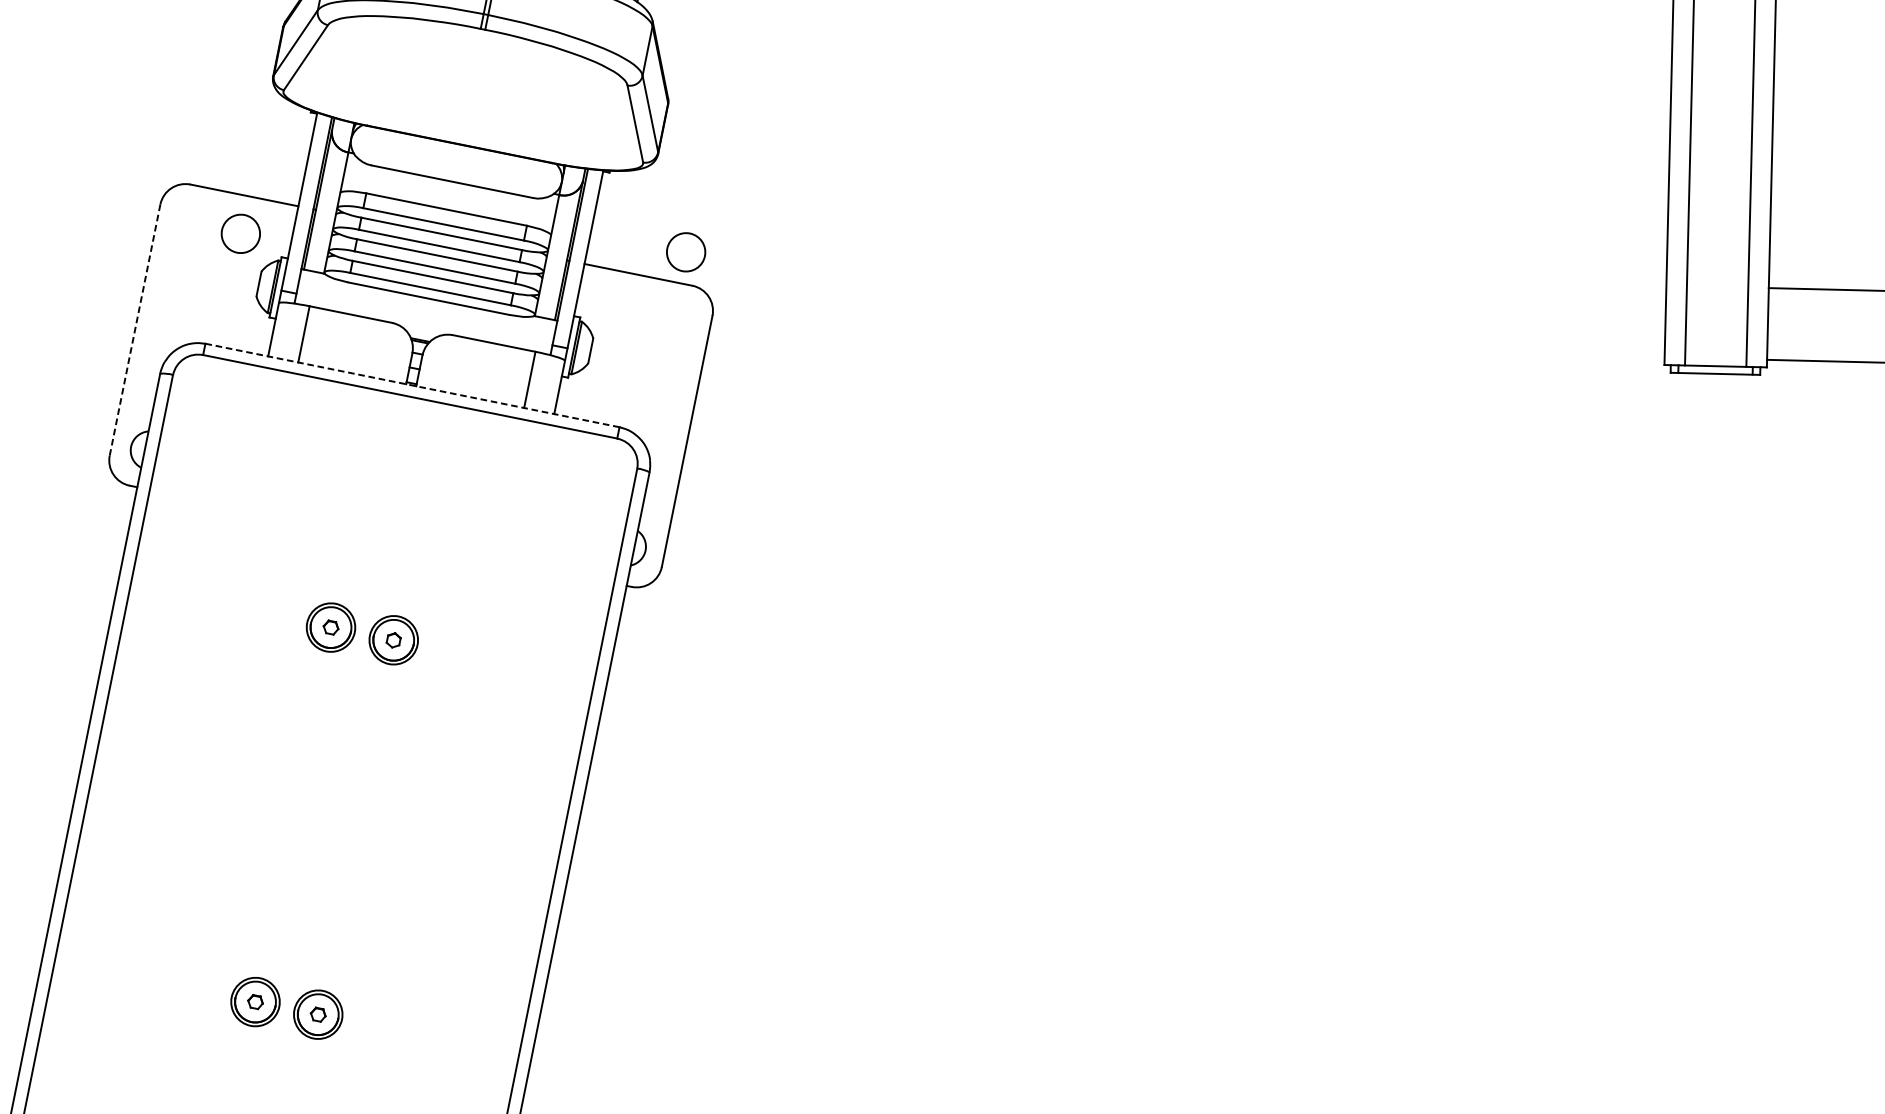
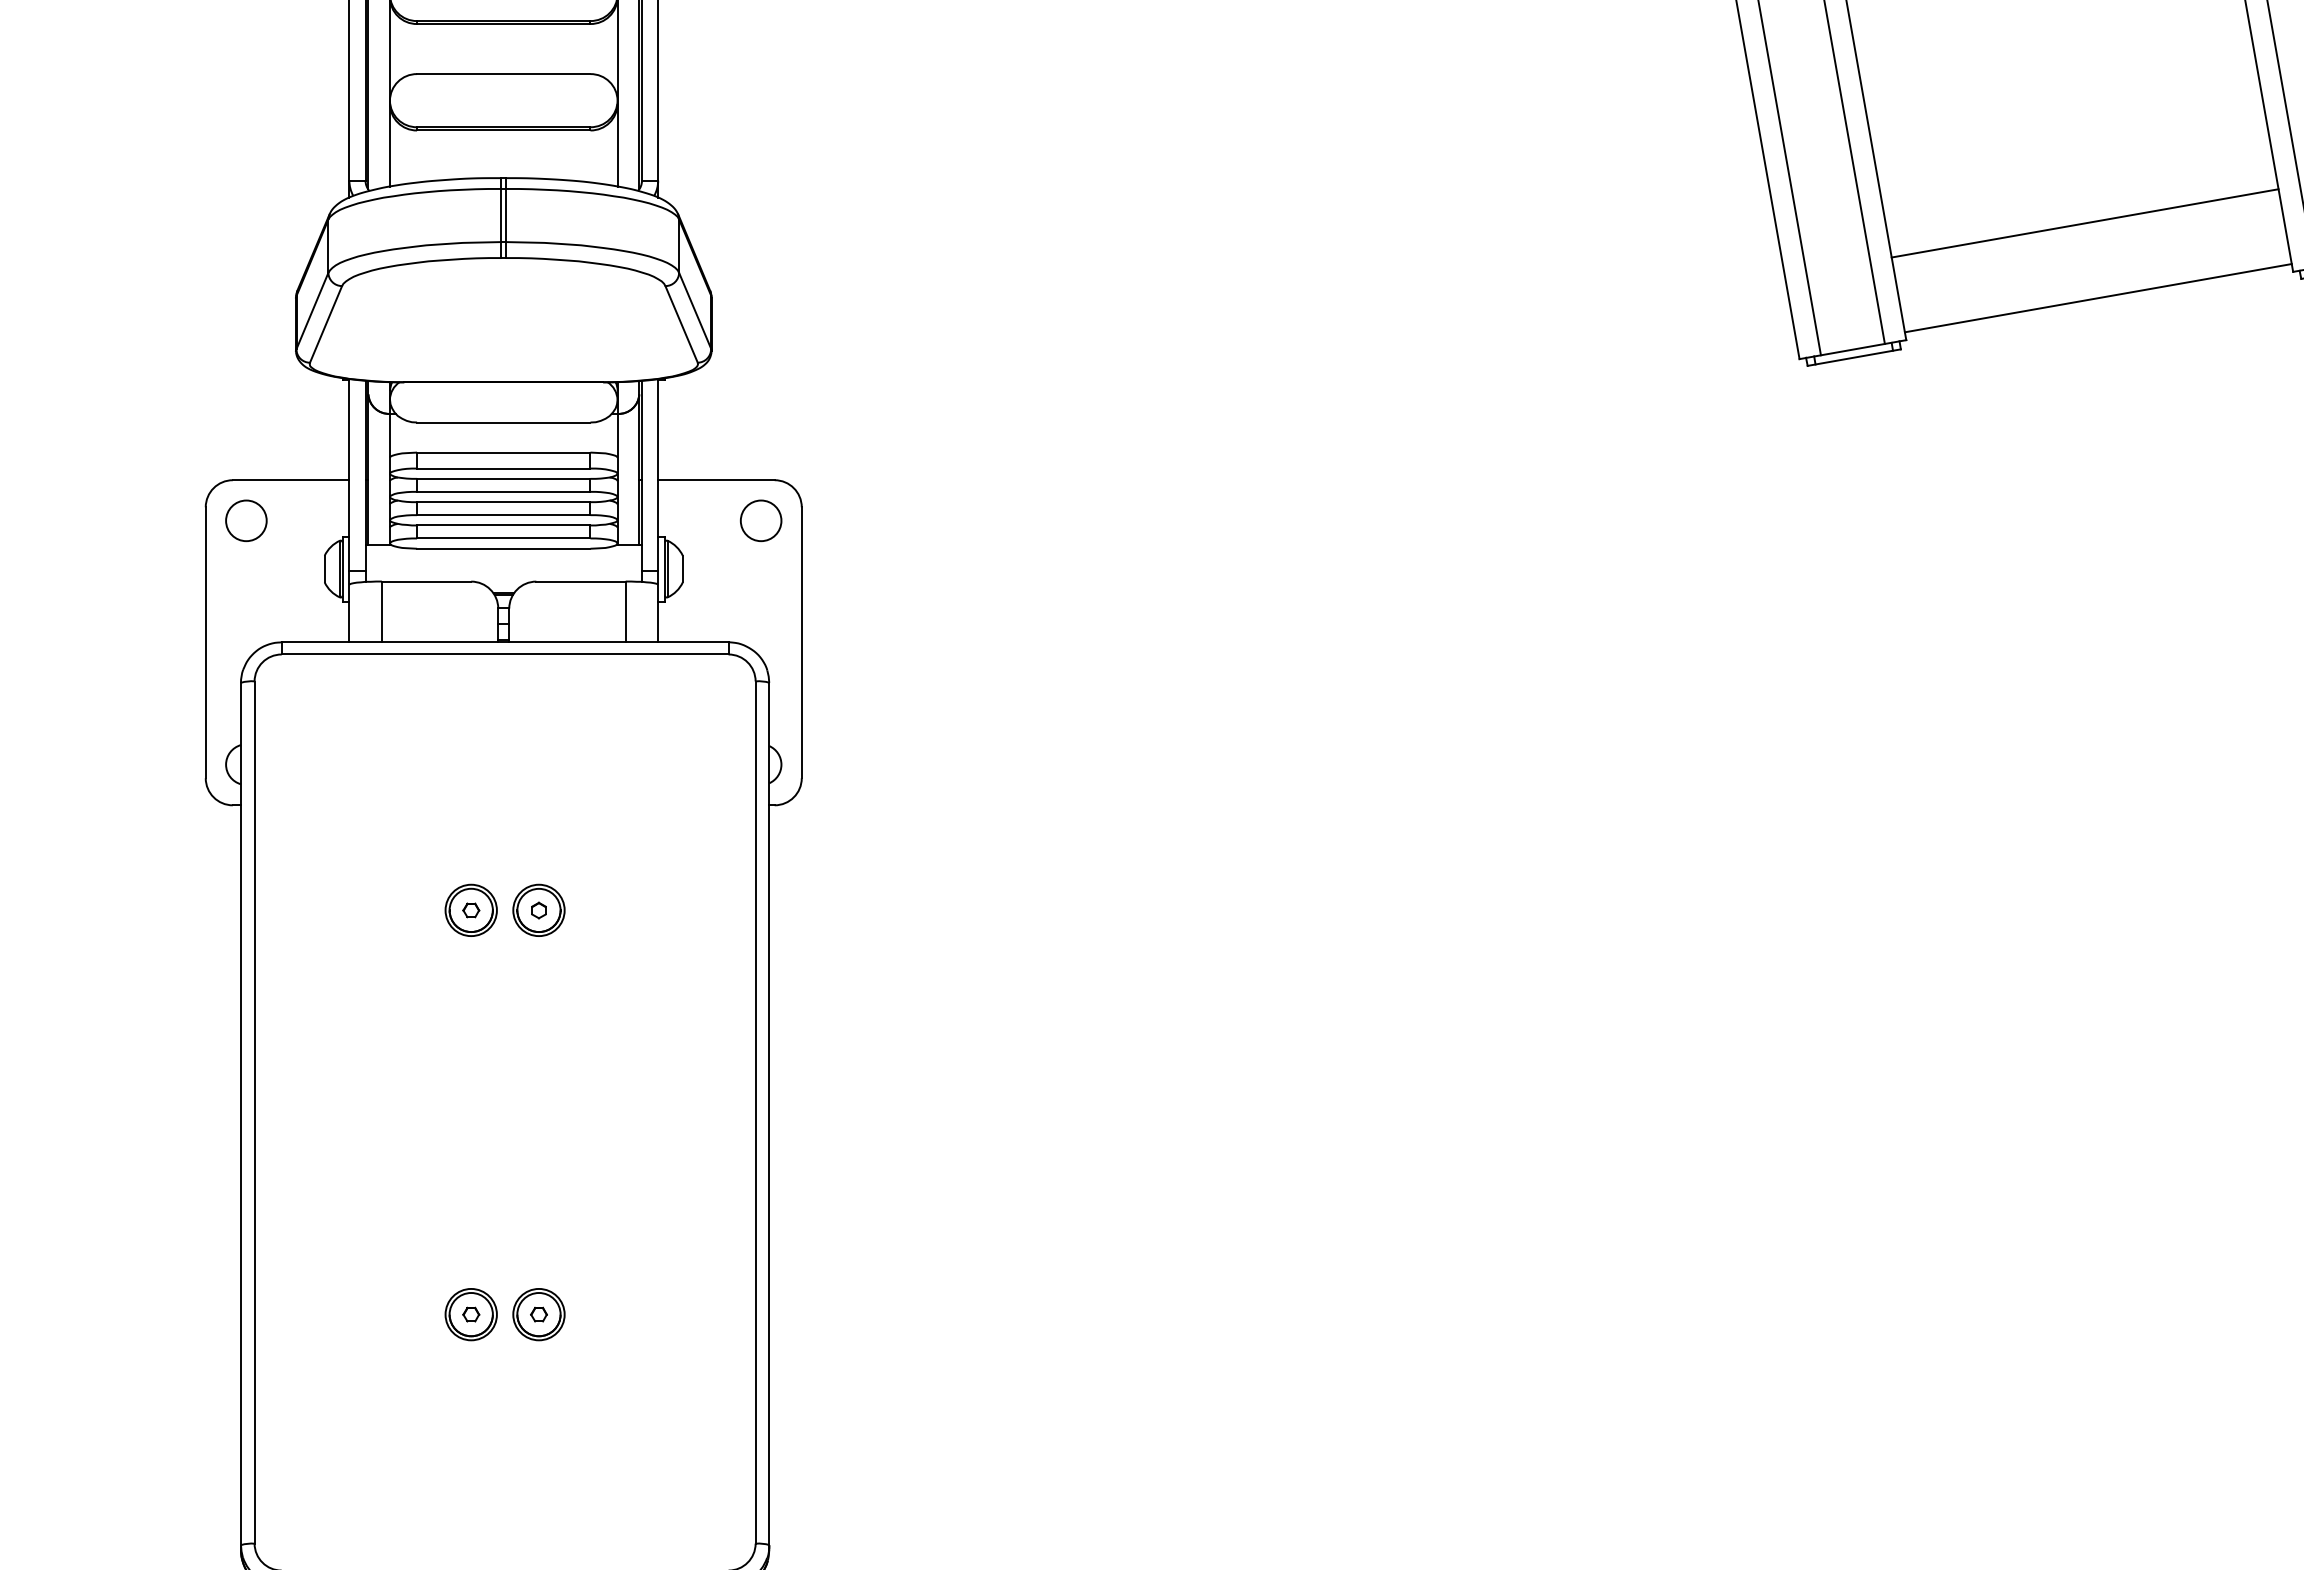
circle: (241, 233) -> (246, 520), moved
circle: (686, 252) -> (761, 520), moved
line: (134, 330) -> (205, 643), dashed -> solid
line: (412, 385) -> (505, 642), dashed -> solid

